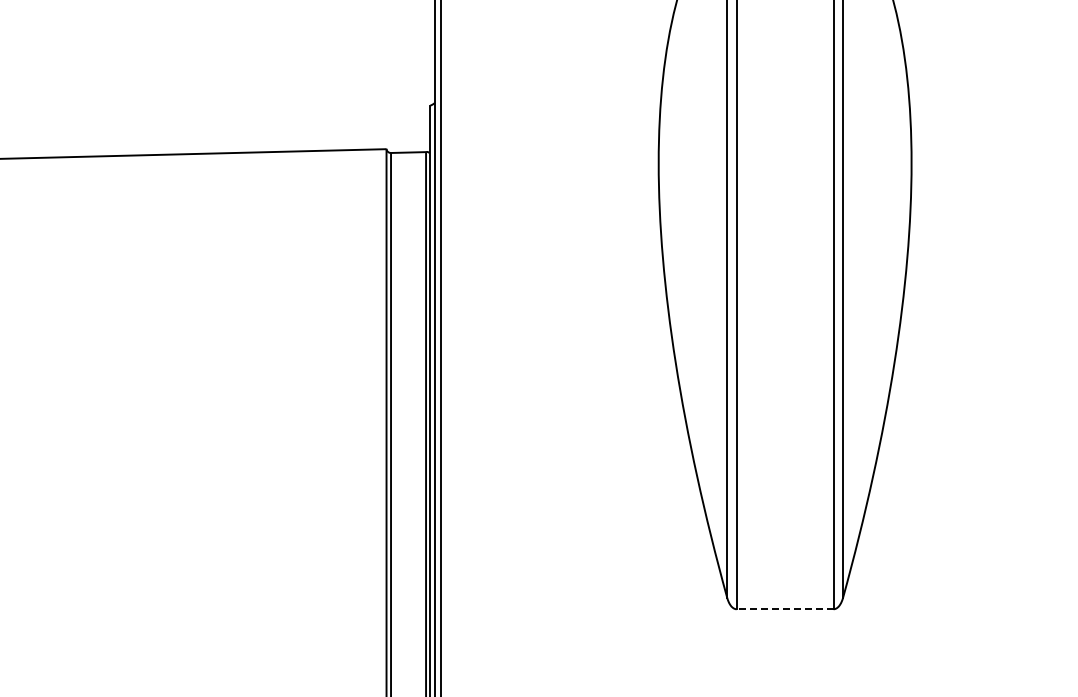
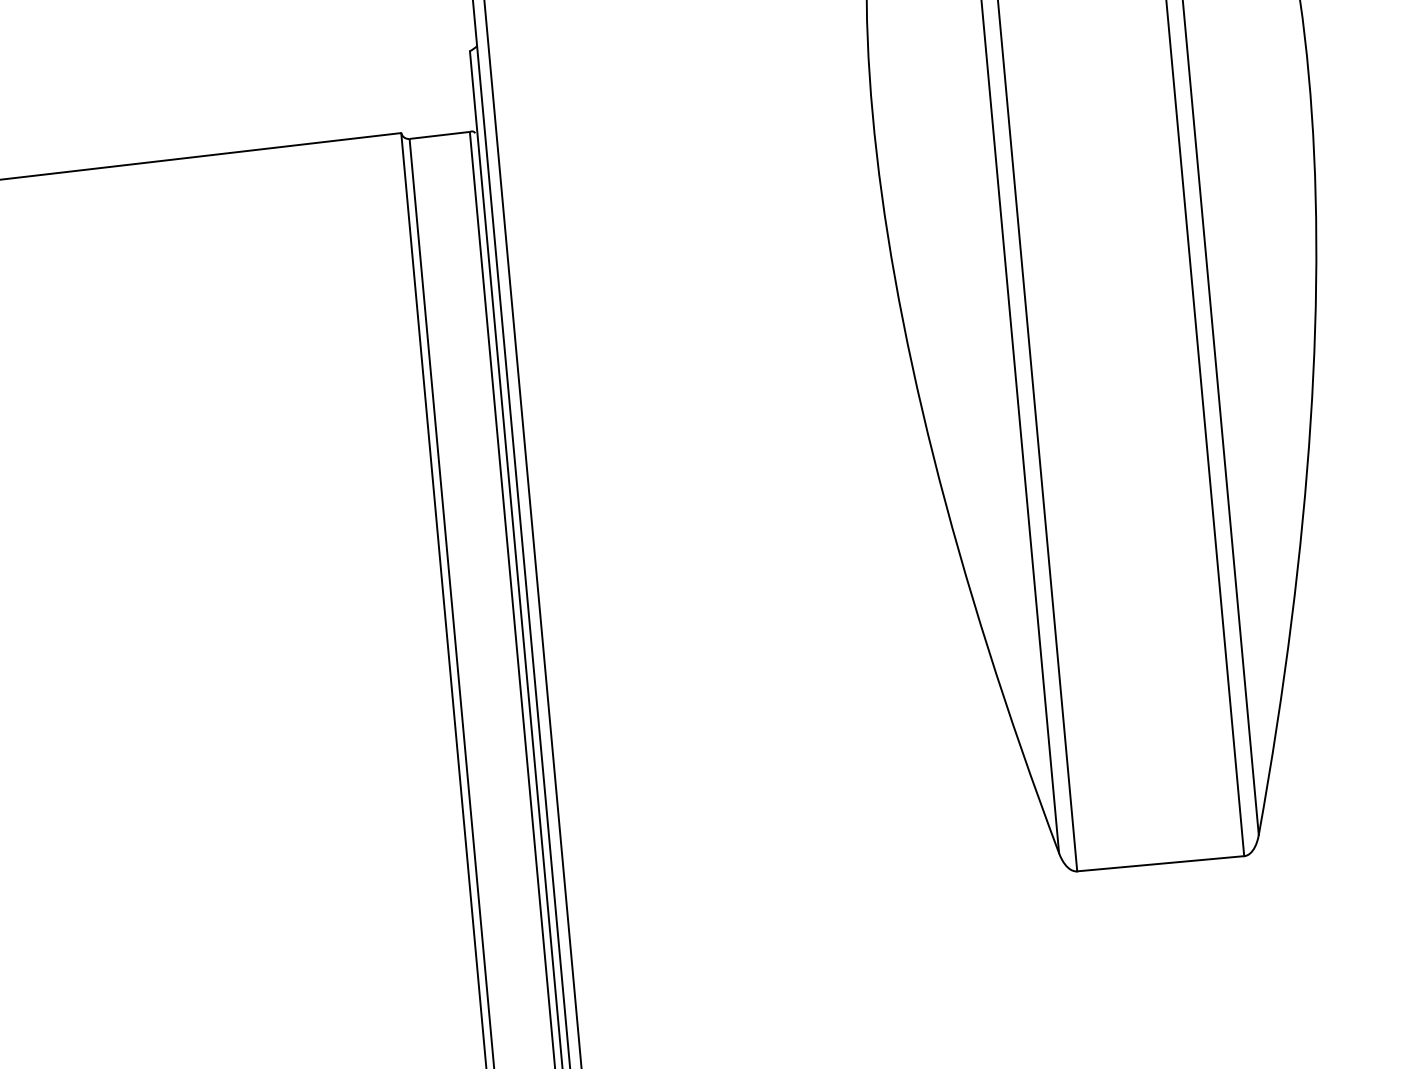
line: (784, 609) -> (1159, 864), dashed -> solid

